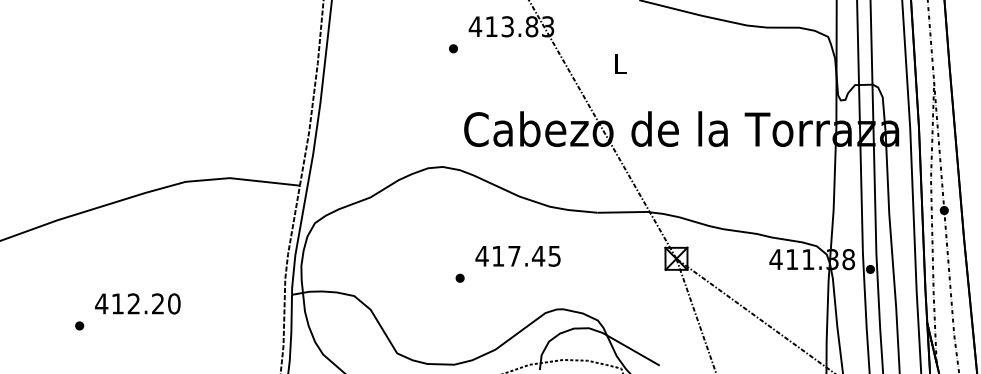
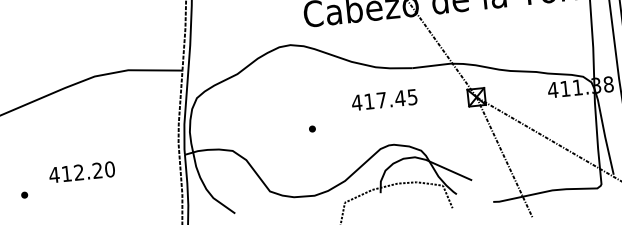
text: (517, 256) -> (384, 100), moved
text: (137, 303) -> (81, 172), moved

